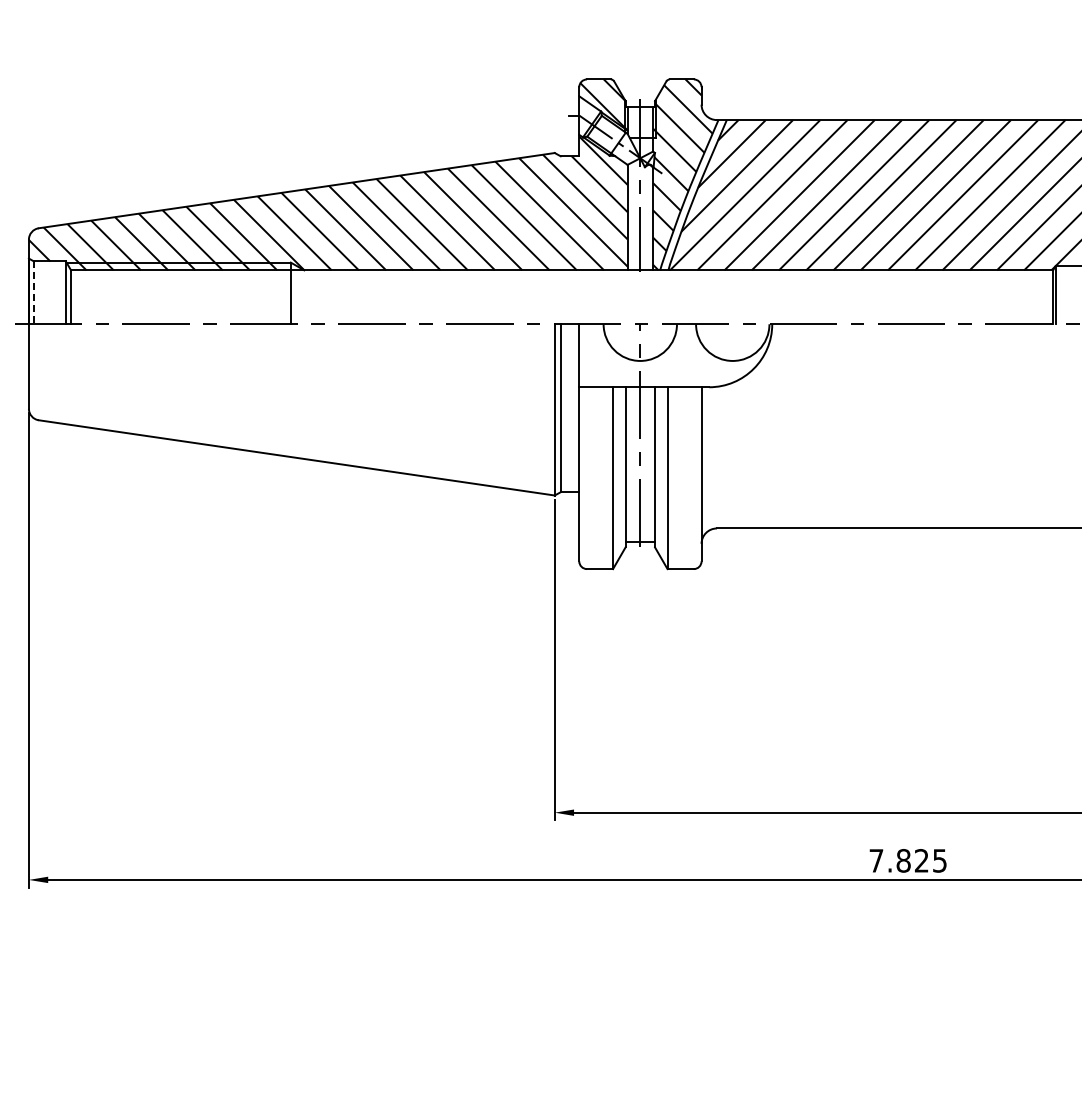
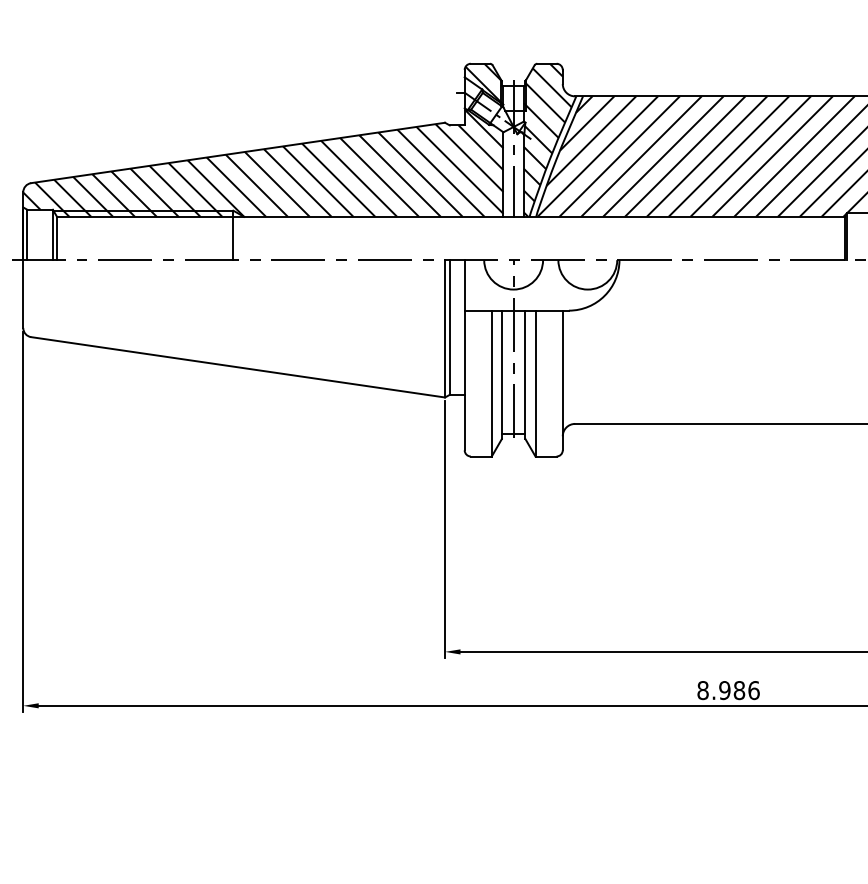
line: (34, 293) -> (27, 235), dashed -> solid
text: (908, 860) -> (728, 690), 7.825 -> 8.986

